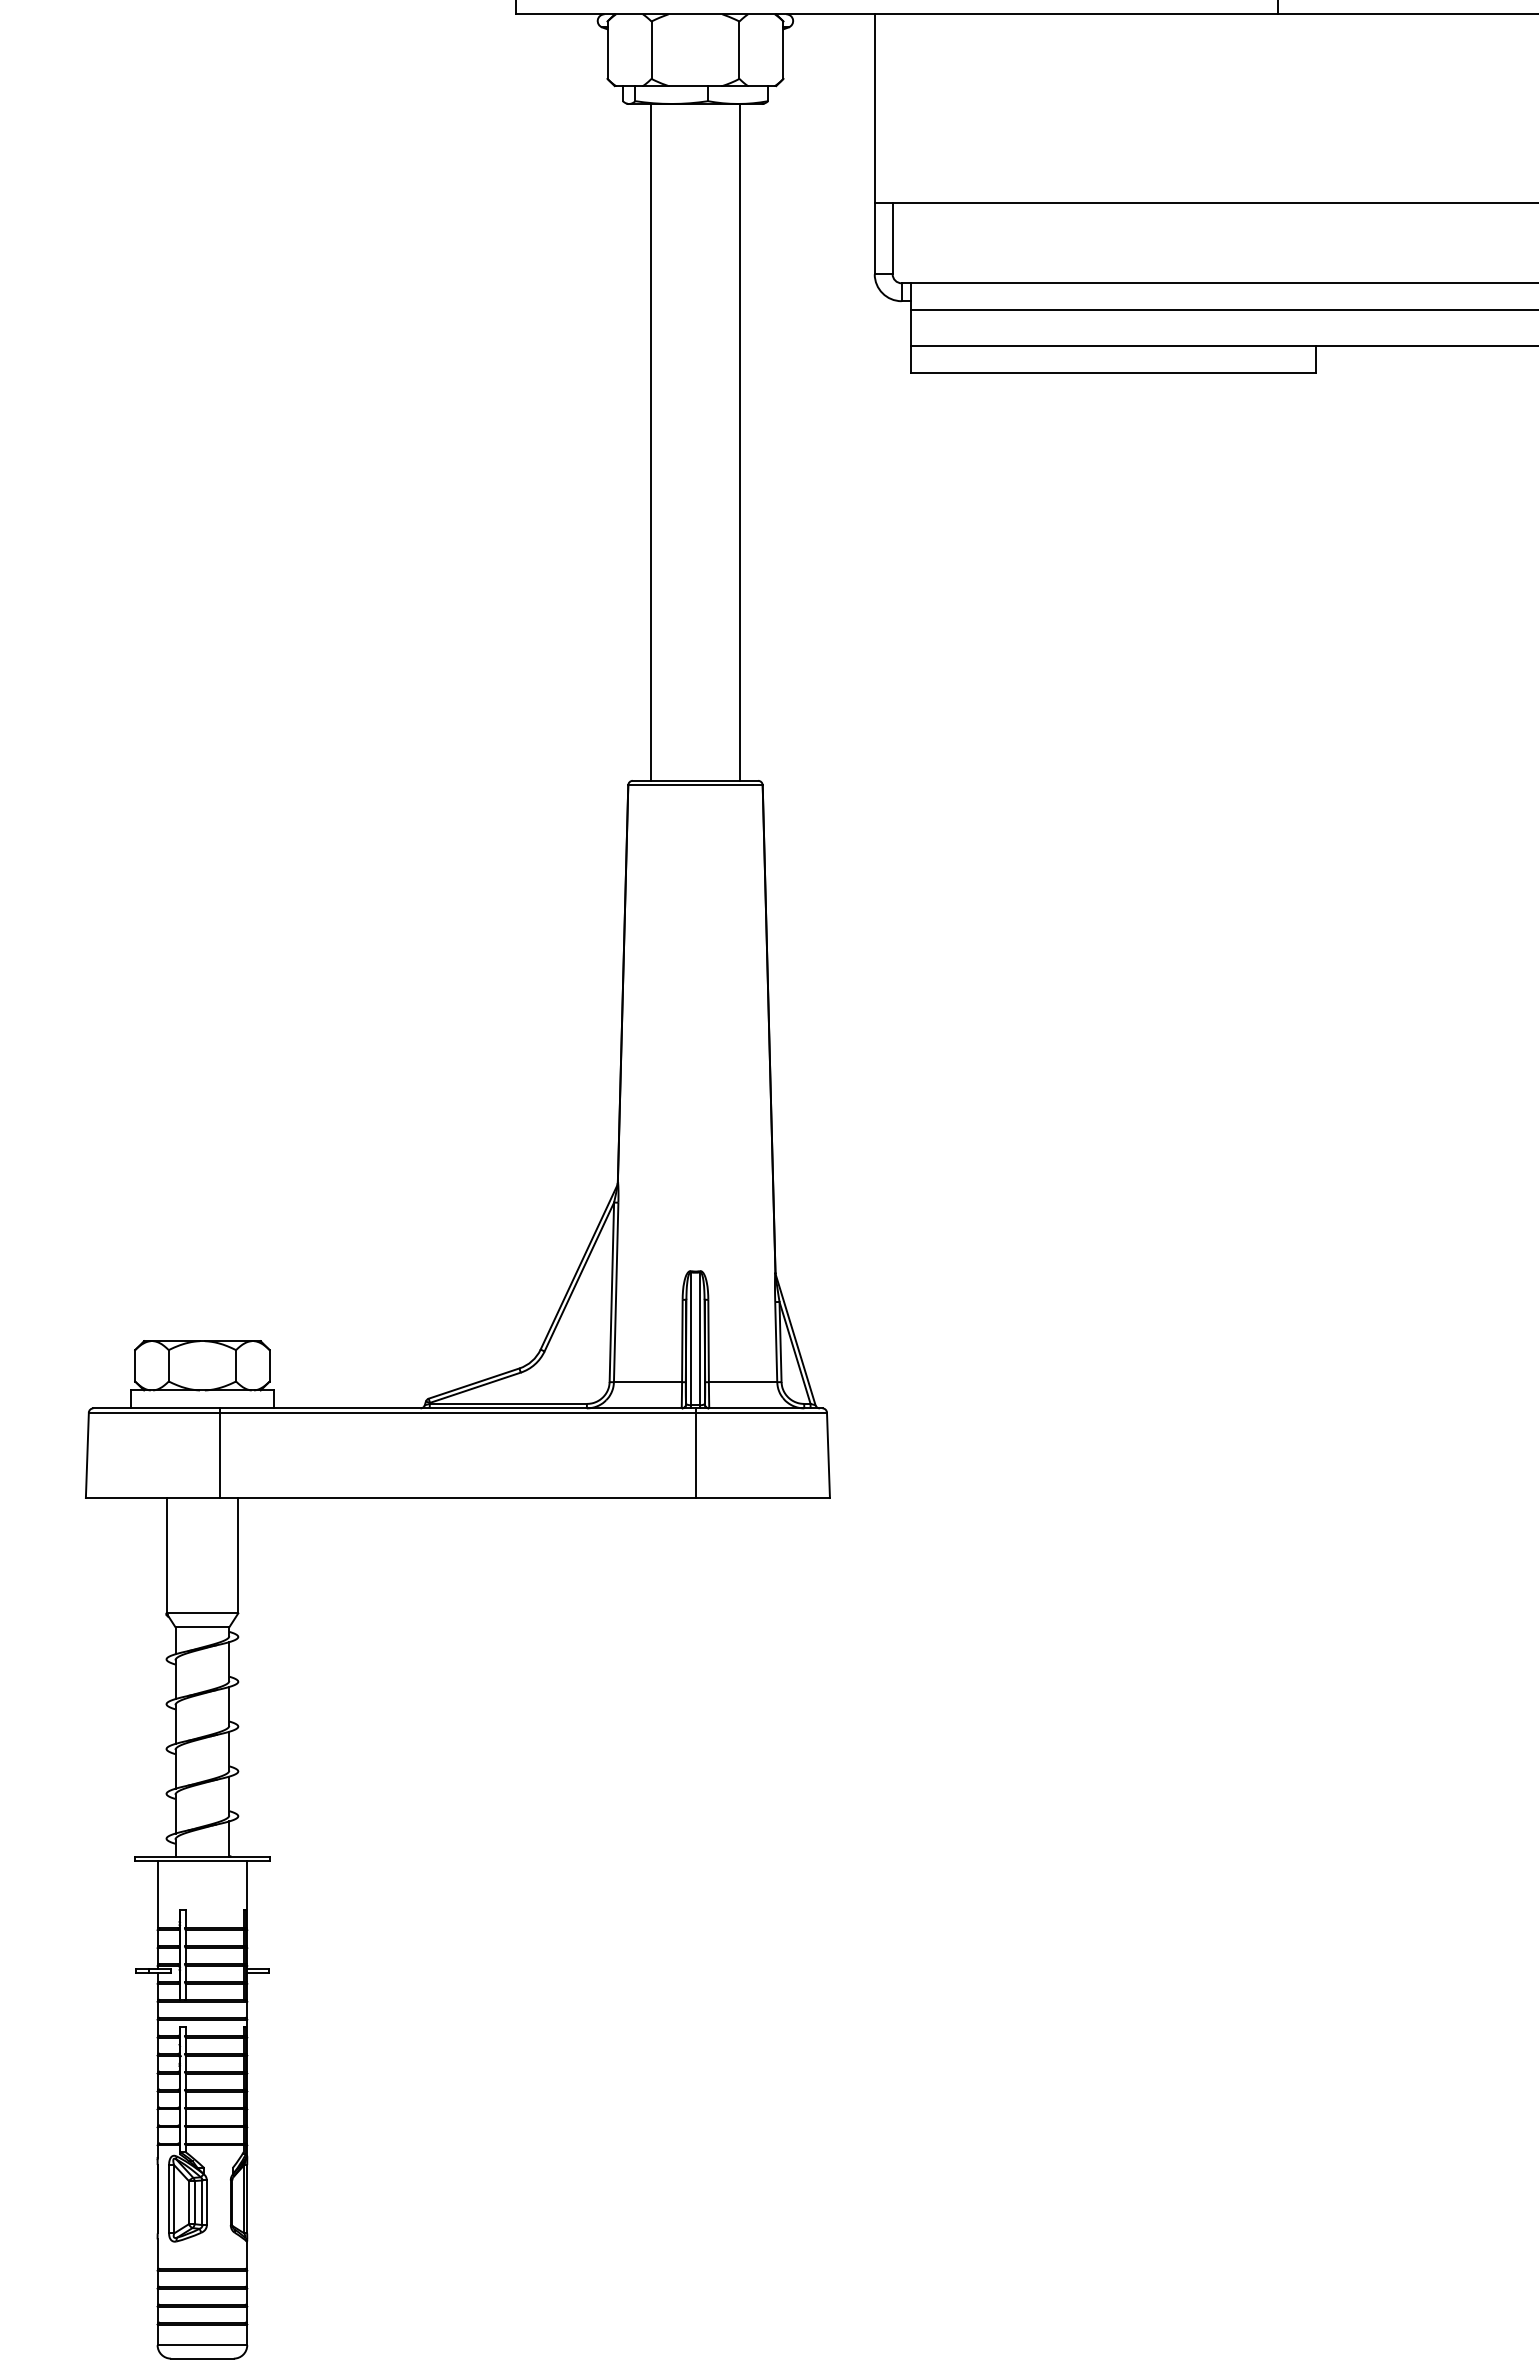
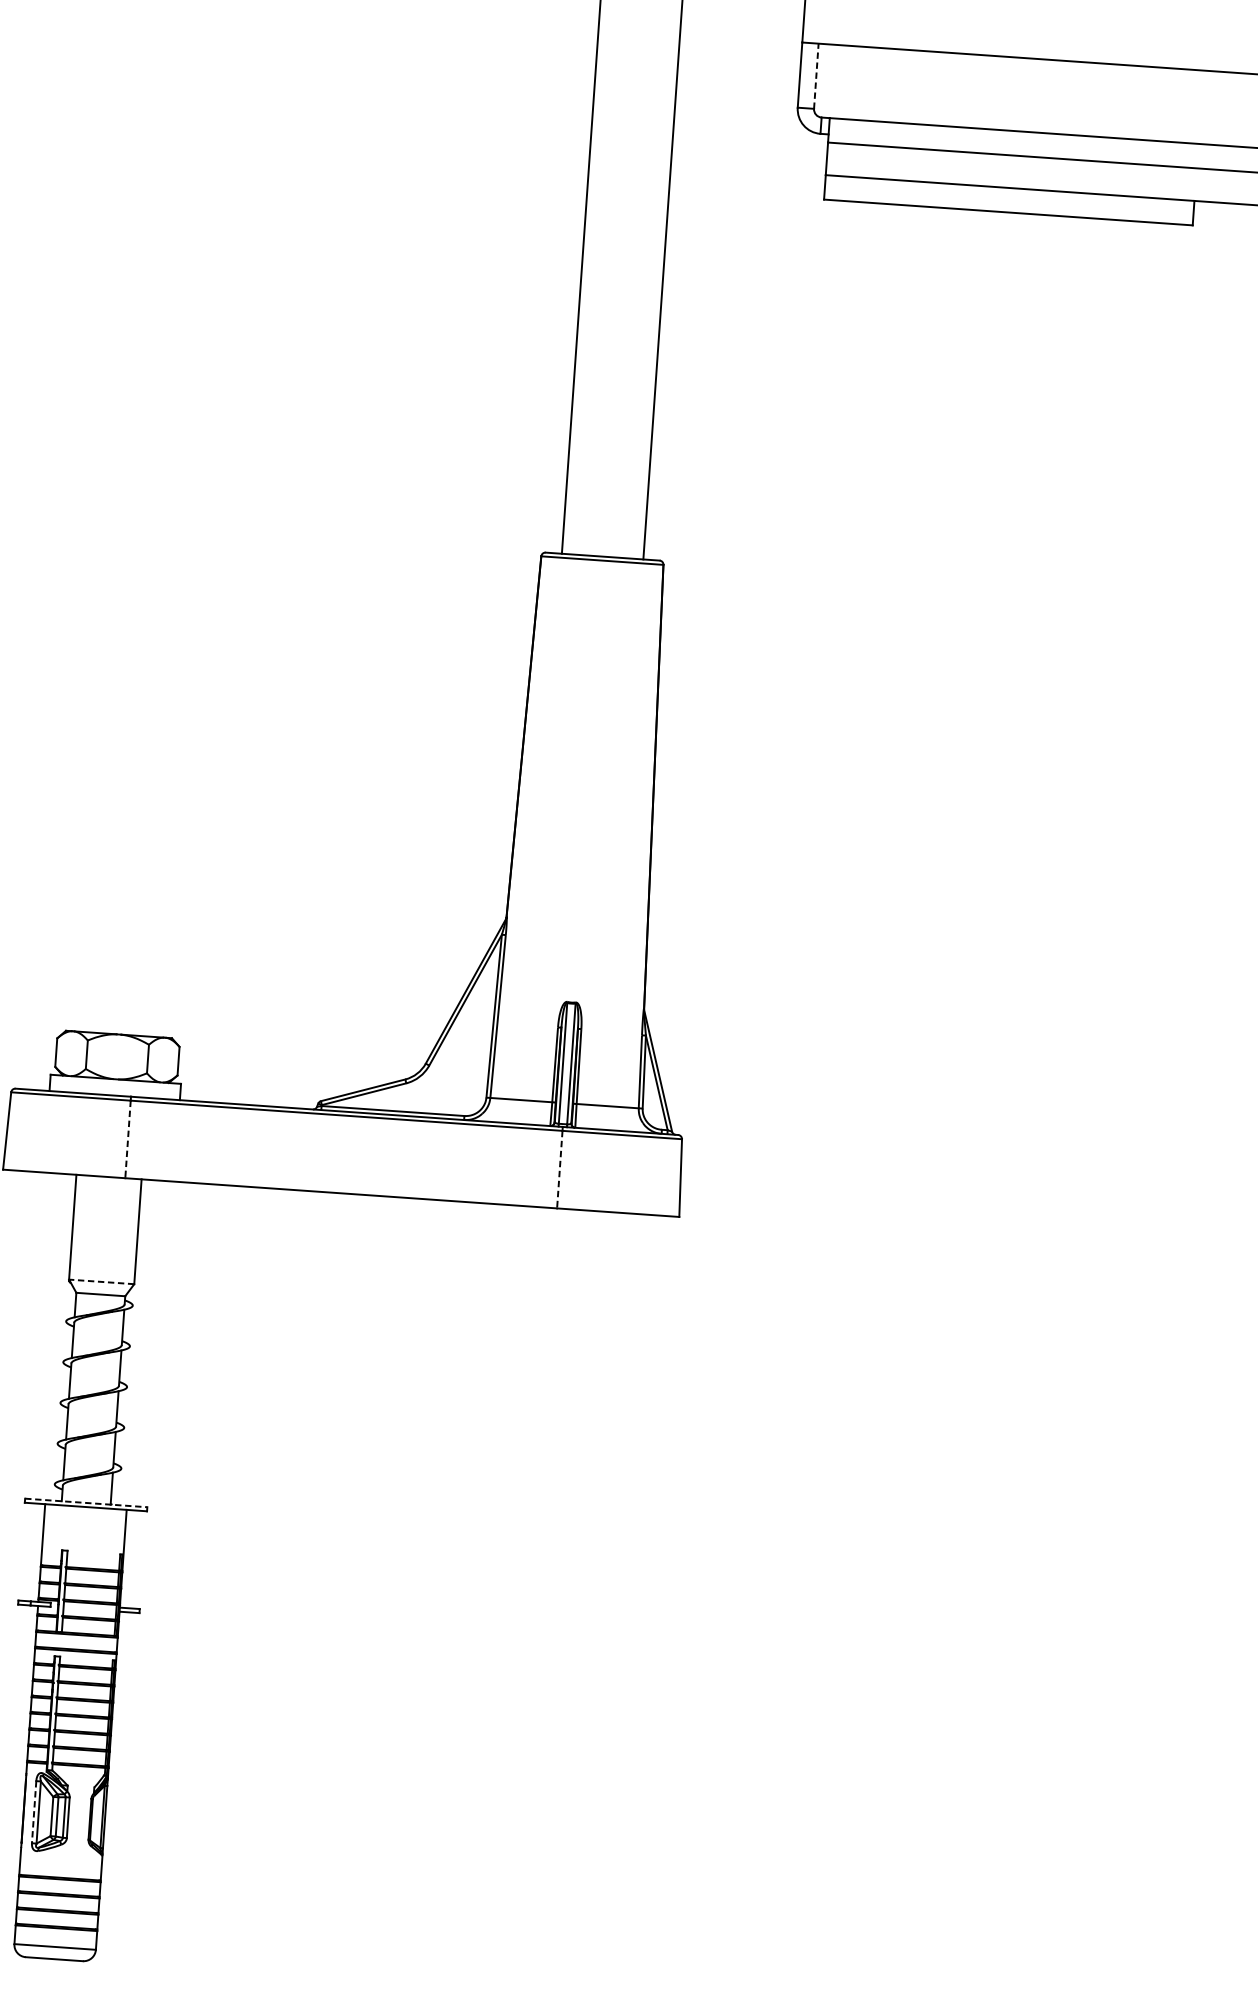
line: (892, 238) -> (816, 76), solid -> dashed
line: (220, 1455) -> (128, 1139), solid -> dashed
line: (695, 1455) -> (559, 1169), solid -> dashed
line: (202, 1613) -> (101, 1282), solid -> dashed
line: (202, 1856) -> (86, 1502), solid -> dashed
line: (169, 2199) -> (34, 1812), solid -> dashed

